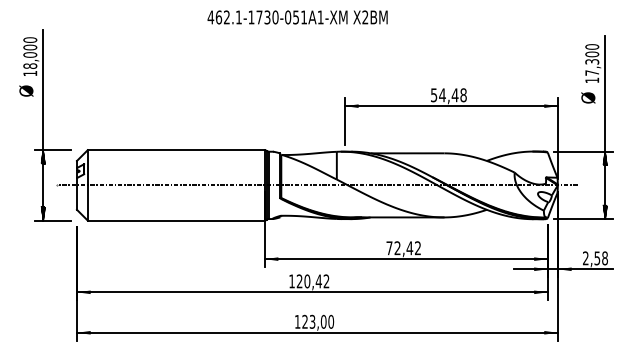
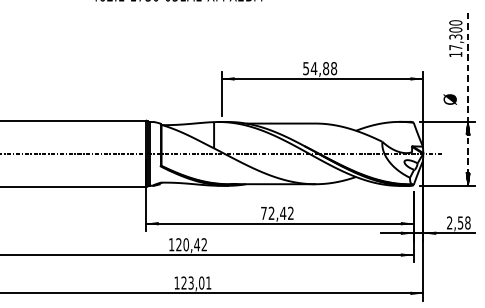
text: (454, 95) -> (325, 68), 54,48 -> 54,88
text: (588, 97) -> (450, 99), moved
line: (605, 127) -> (468, 99), solid -> dashed
text: (331, 321) -> (209, 282), 123,00 -> 123,01

